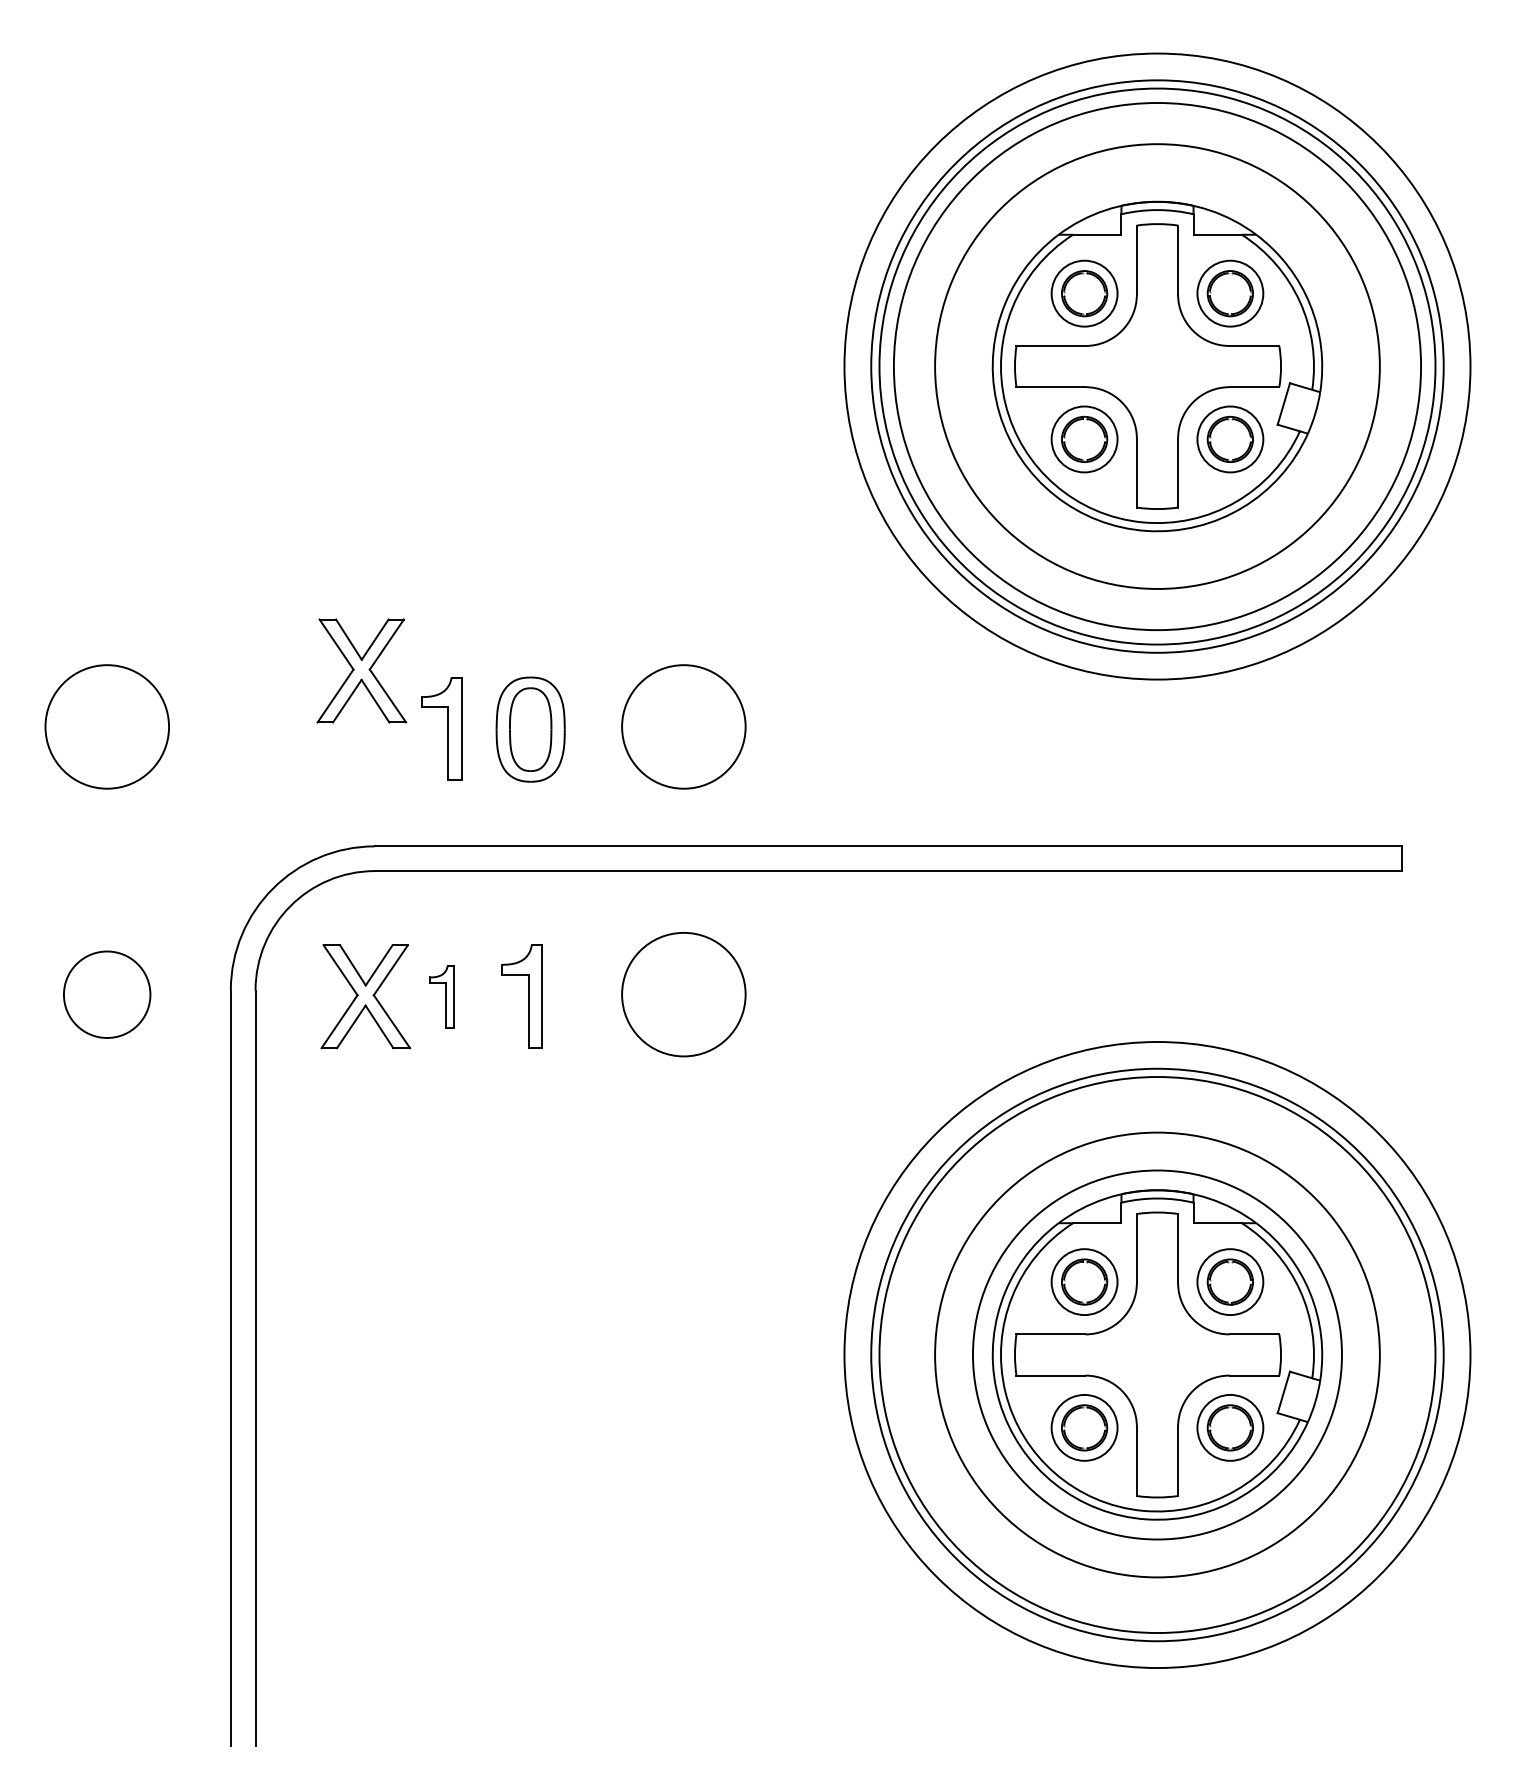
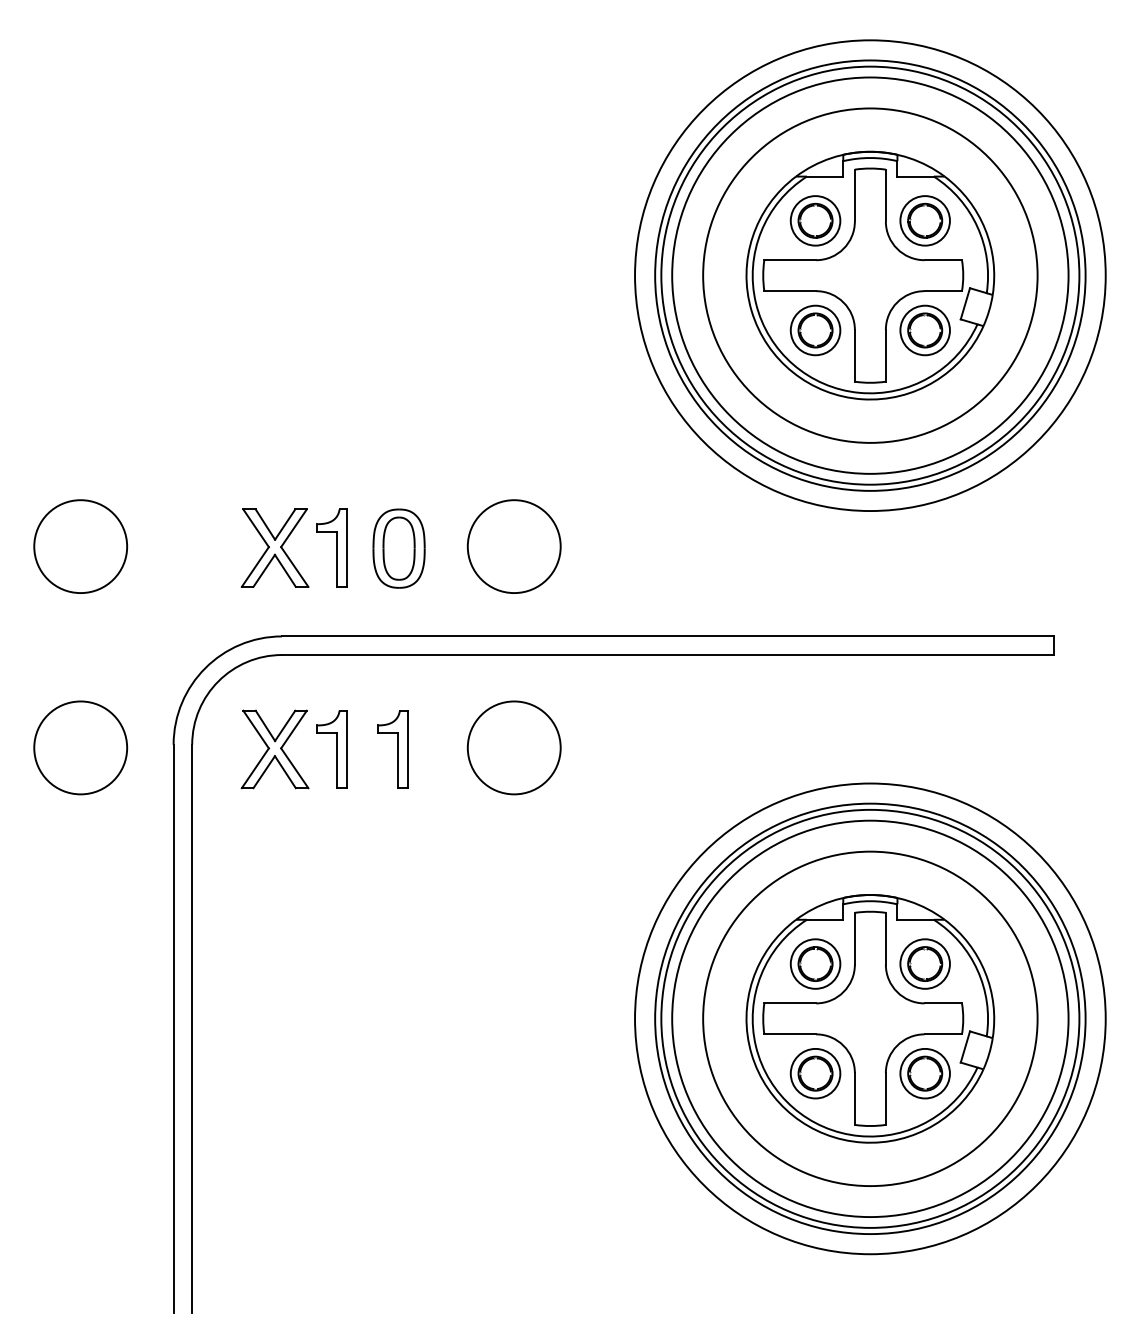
part: (361, 670) -> (274, 547), moved
circle: (106, 994) -> (80, 747), size x1.43
part: (441, 996) -> (332, 749), size x1.67
circle: (1157, 1354) -> (870, 1018), size x1.43

